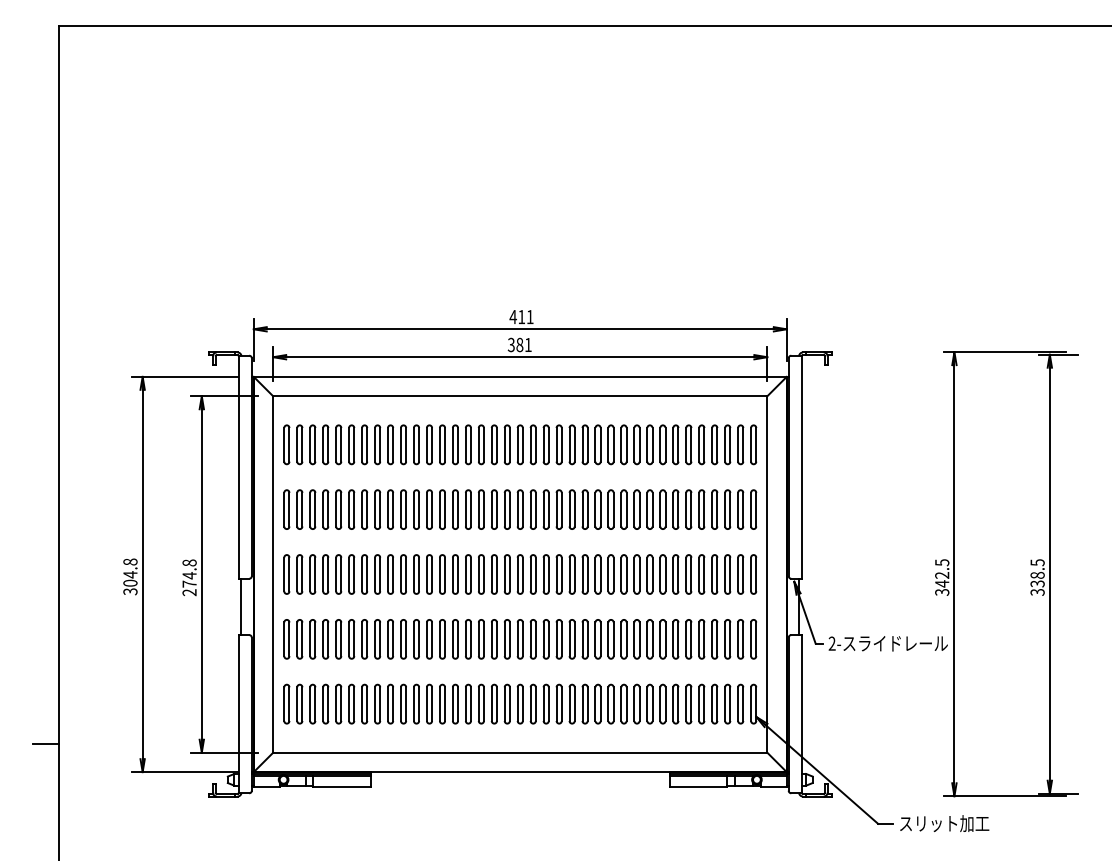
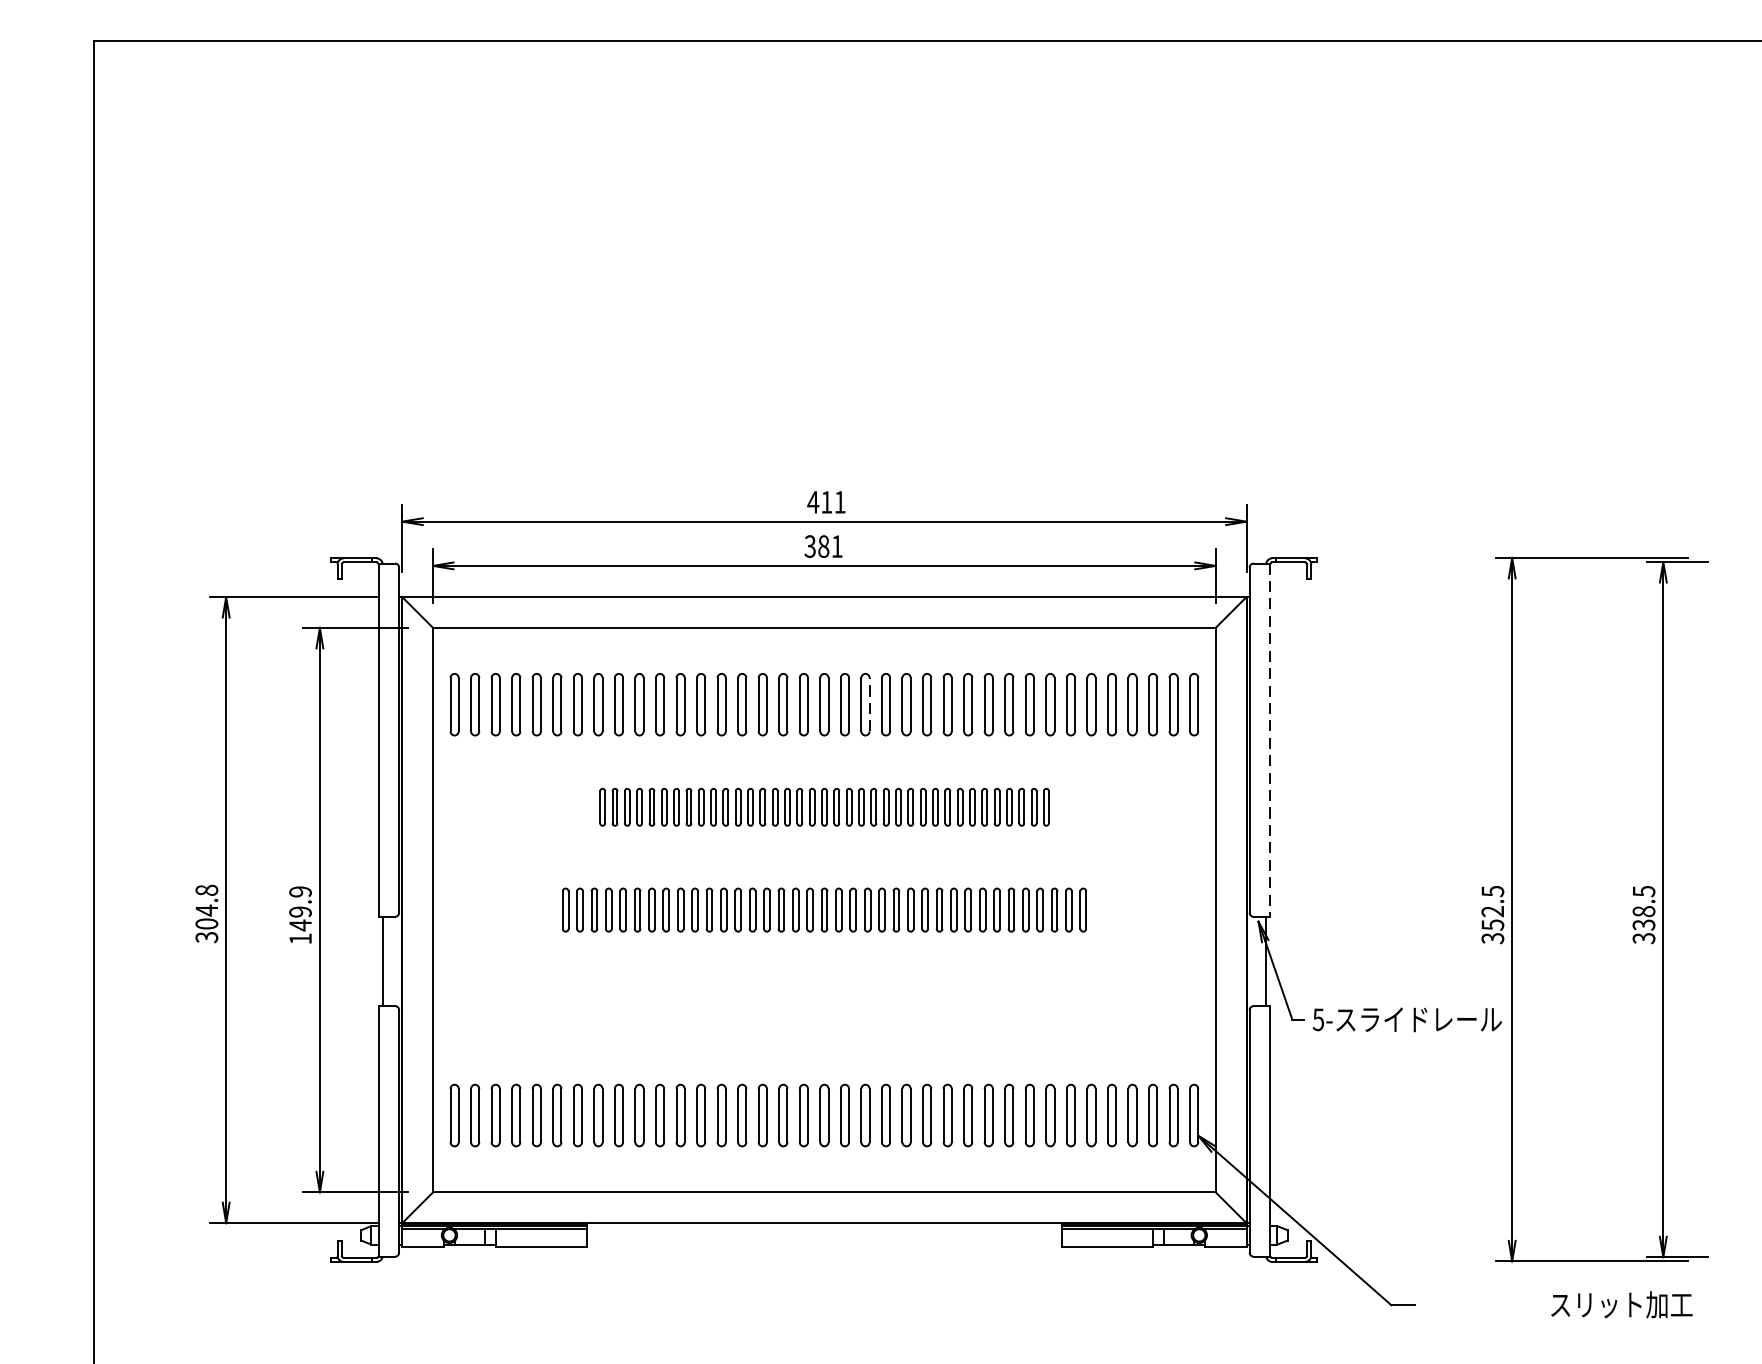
line: (548, 444) -> (869, 704), solid -> dashed
line: (801, 467) -> (1269, 740), solid -> dashed
part: (520, 509) -> (824, 807), size x0.6
part: (520, 574) -> (824, 910), size x0.7
text: (189, 577) -> (300, 914), 274.8 -> 149.9
text: (942, 583) -> (1493, 924), 342.5 -> 352.5
part: (520, 639) -> (824, 1013), removed
text: (831, 643) -> (1317, 1019), 2- -> 5-
line: (46, 744) -> (73, 1179), removed
text: (944, 823) -> (1621, 1304), moved

